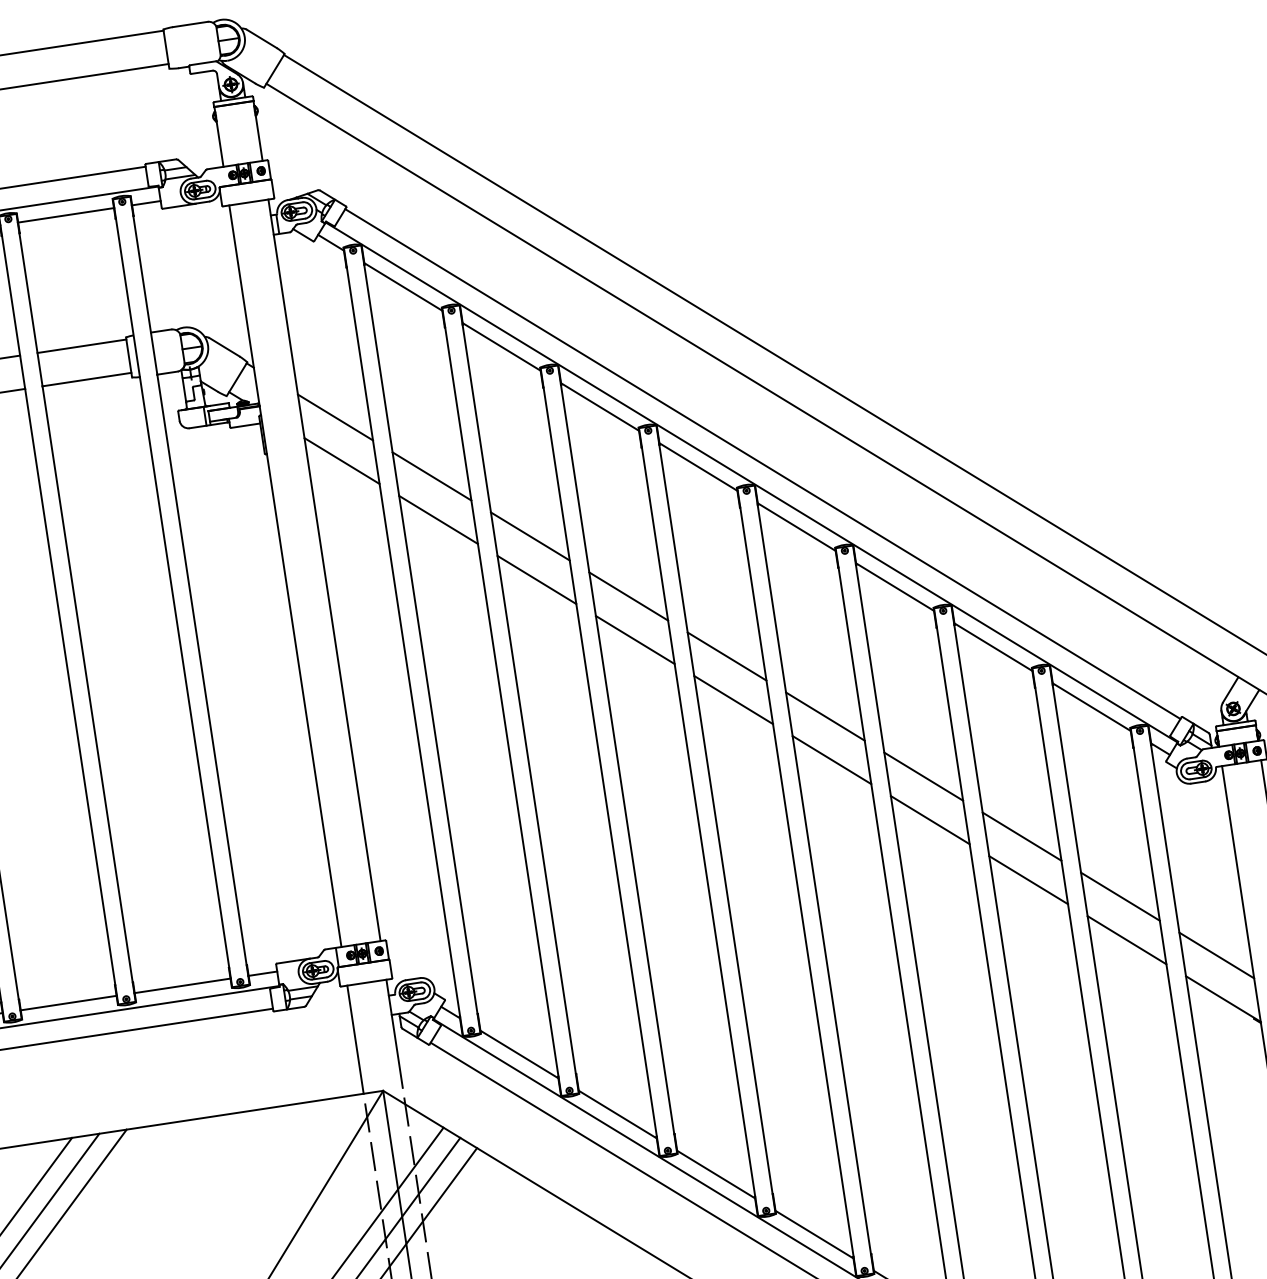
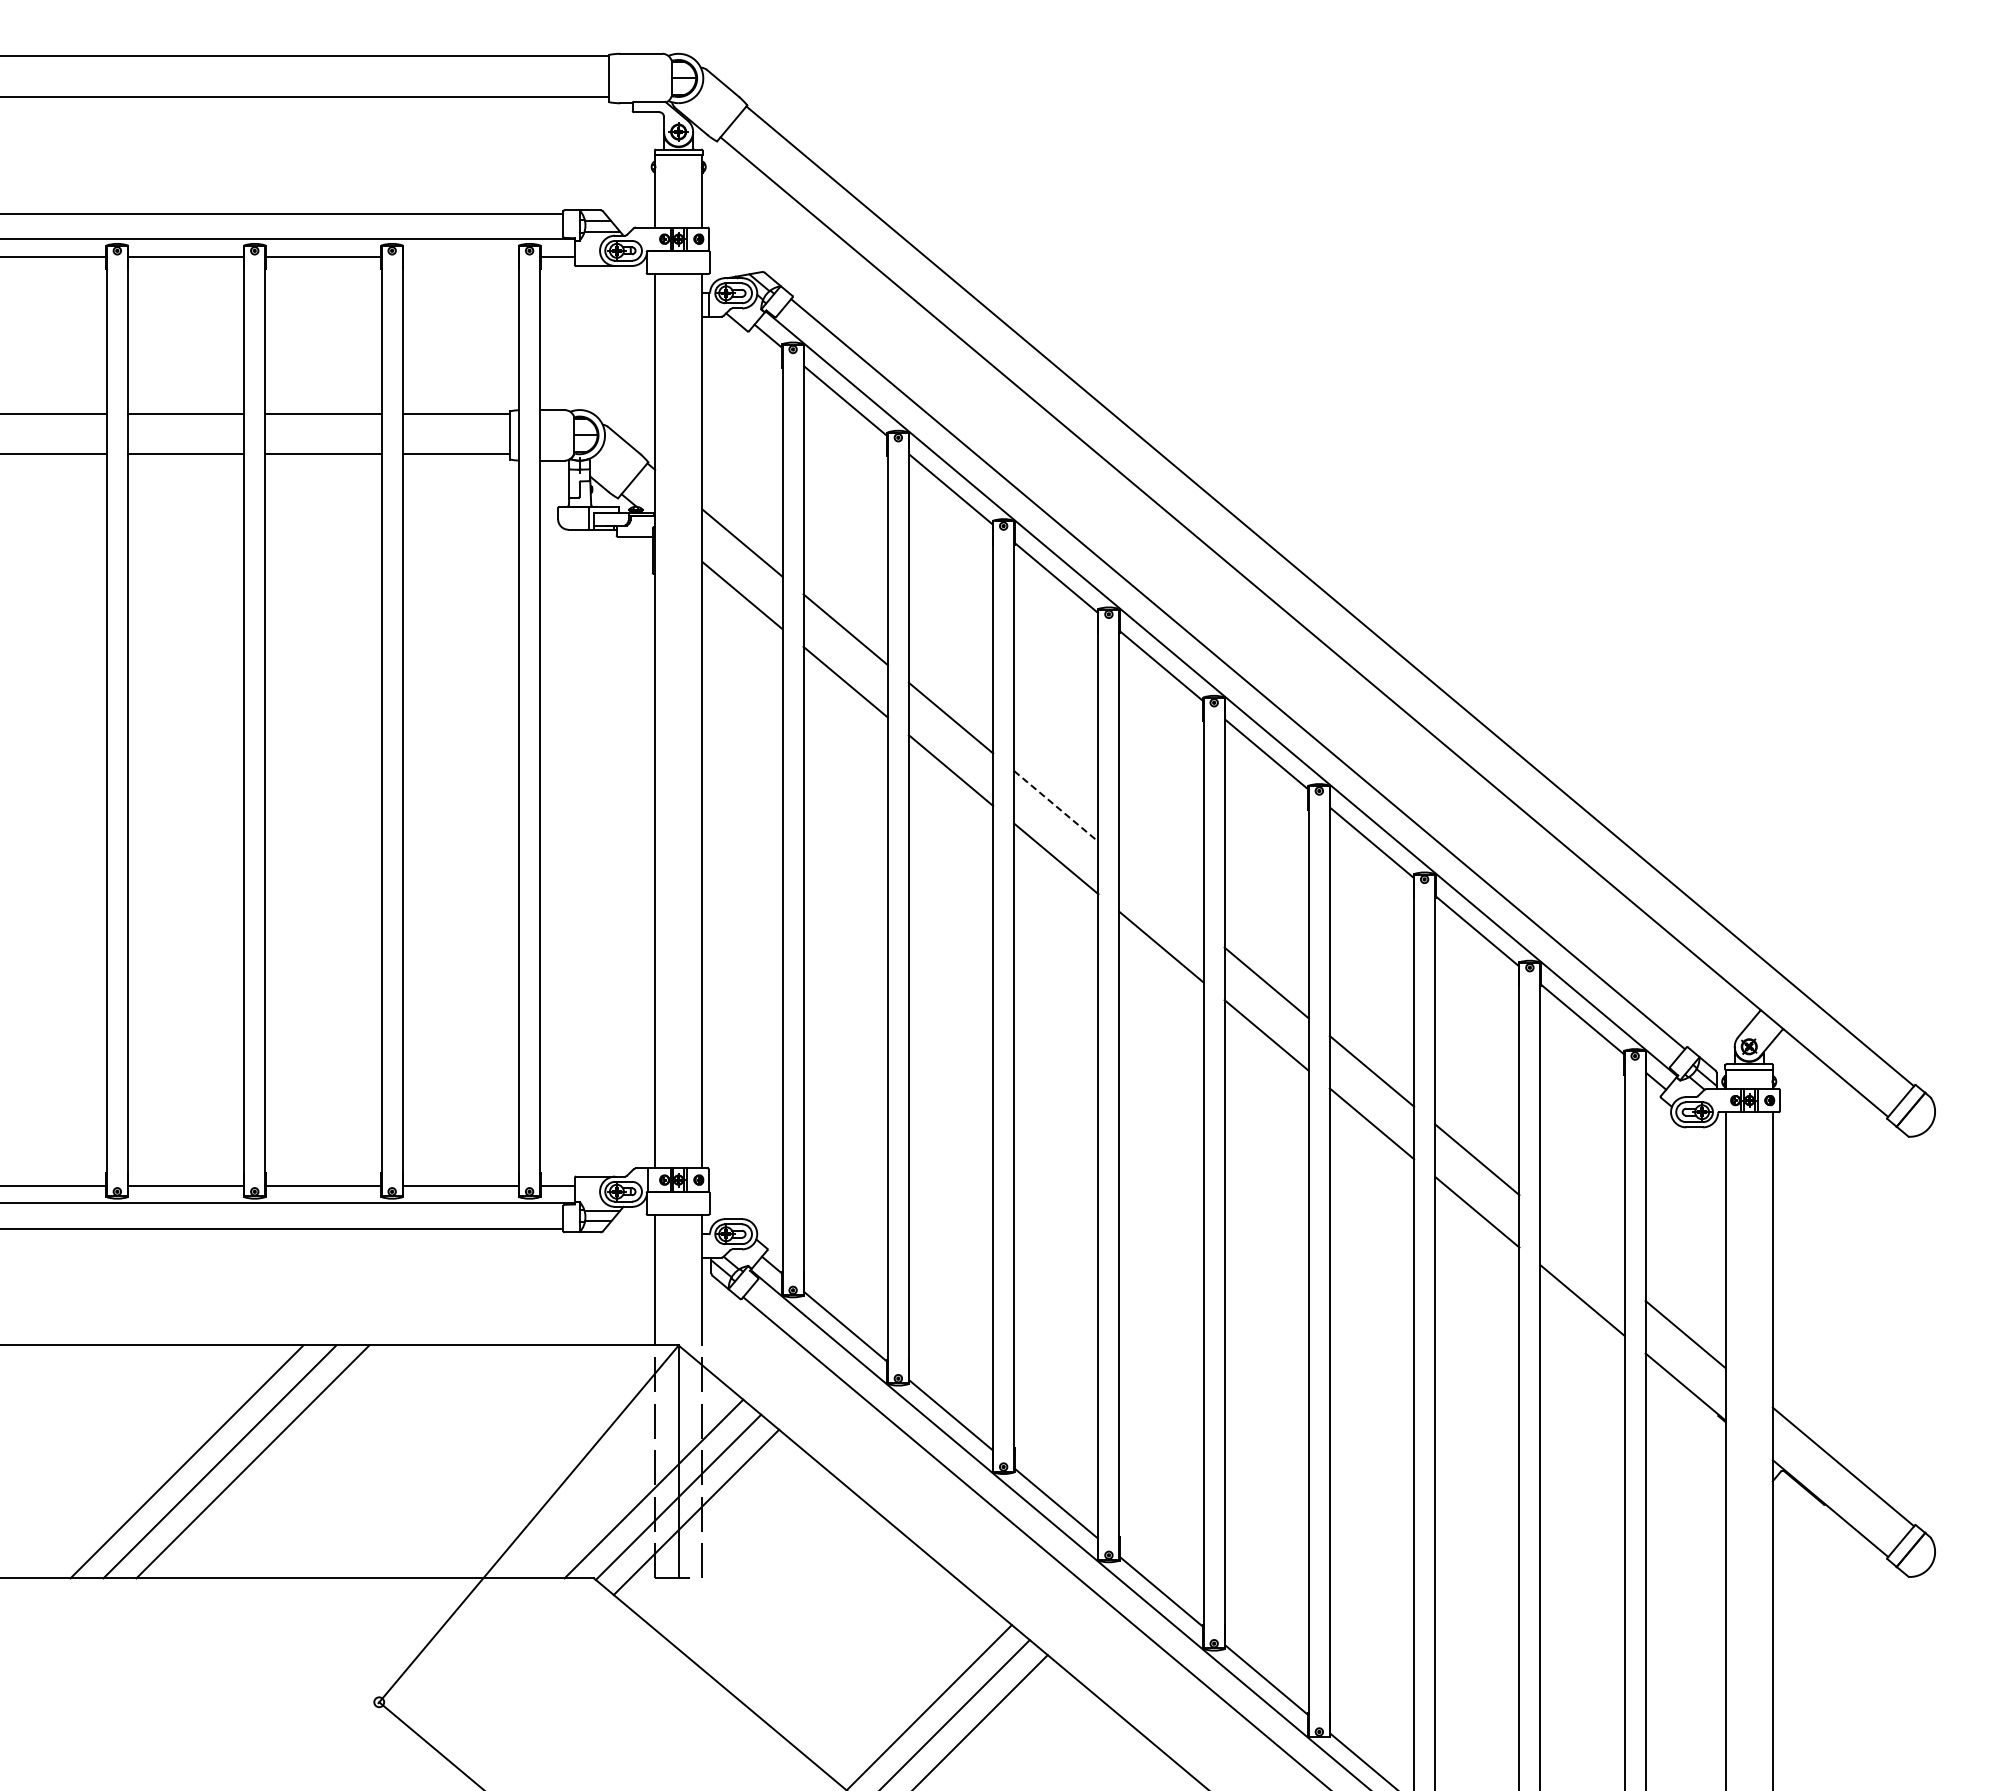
line: (65, 215) -> (460, 256), removed
line: (628, 596) -> (1056, 806), solid -> dashed
line: (727, 656) -> (1161, 894), removed
line: (1120, 896) -> (1582, 1247), removed

